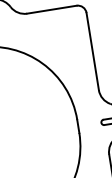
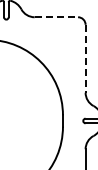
line: (52, 9) -> (56, 17), solid -> dashed
line: (92, 51) -> (85, 58), solid -> dashed

